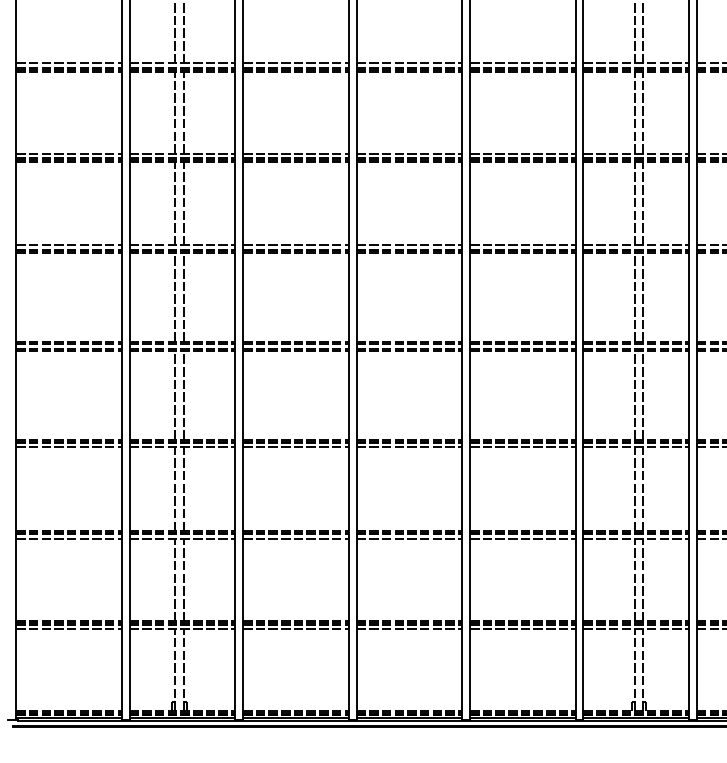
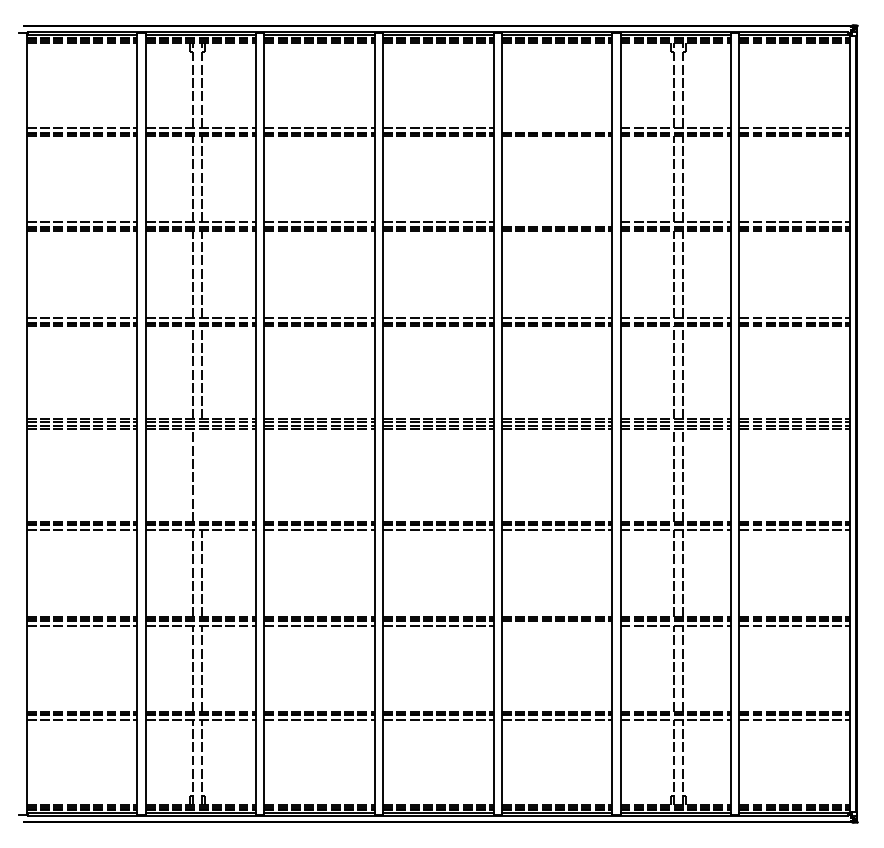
line: (522, 63) -> (556, 127), removed
line: (522, 153) -> (556, 222), removed
line: (183, 394) -> (202, 474), removed
line: (522, 538) -> (556, 625), removed

